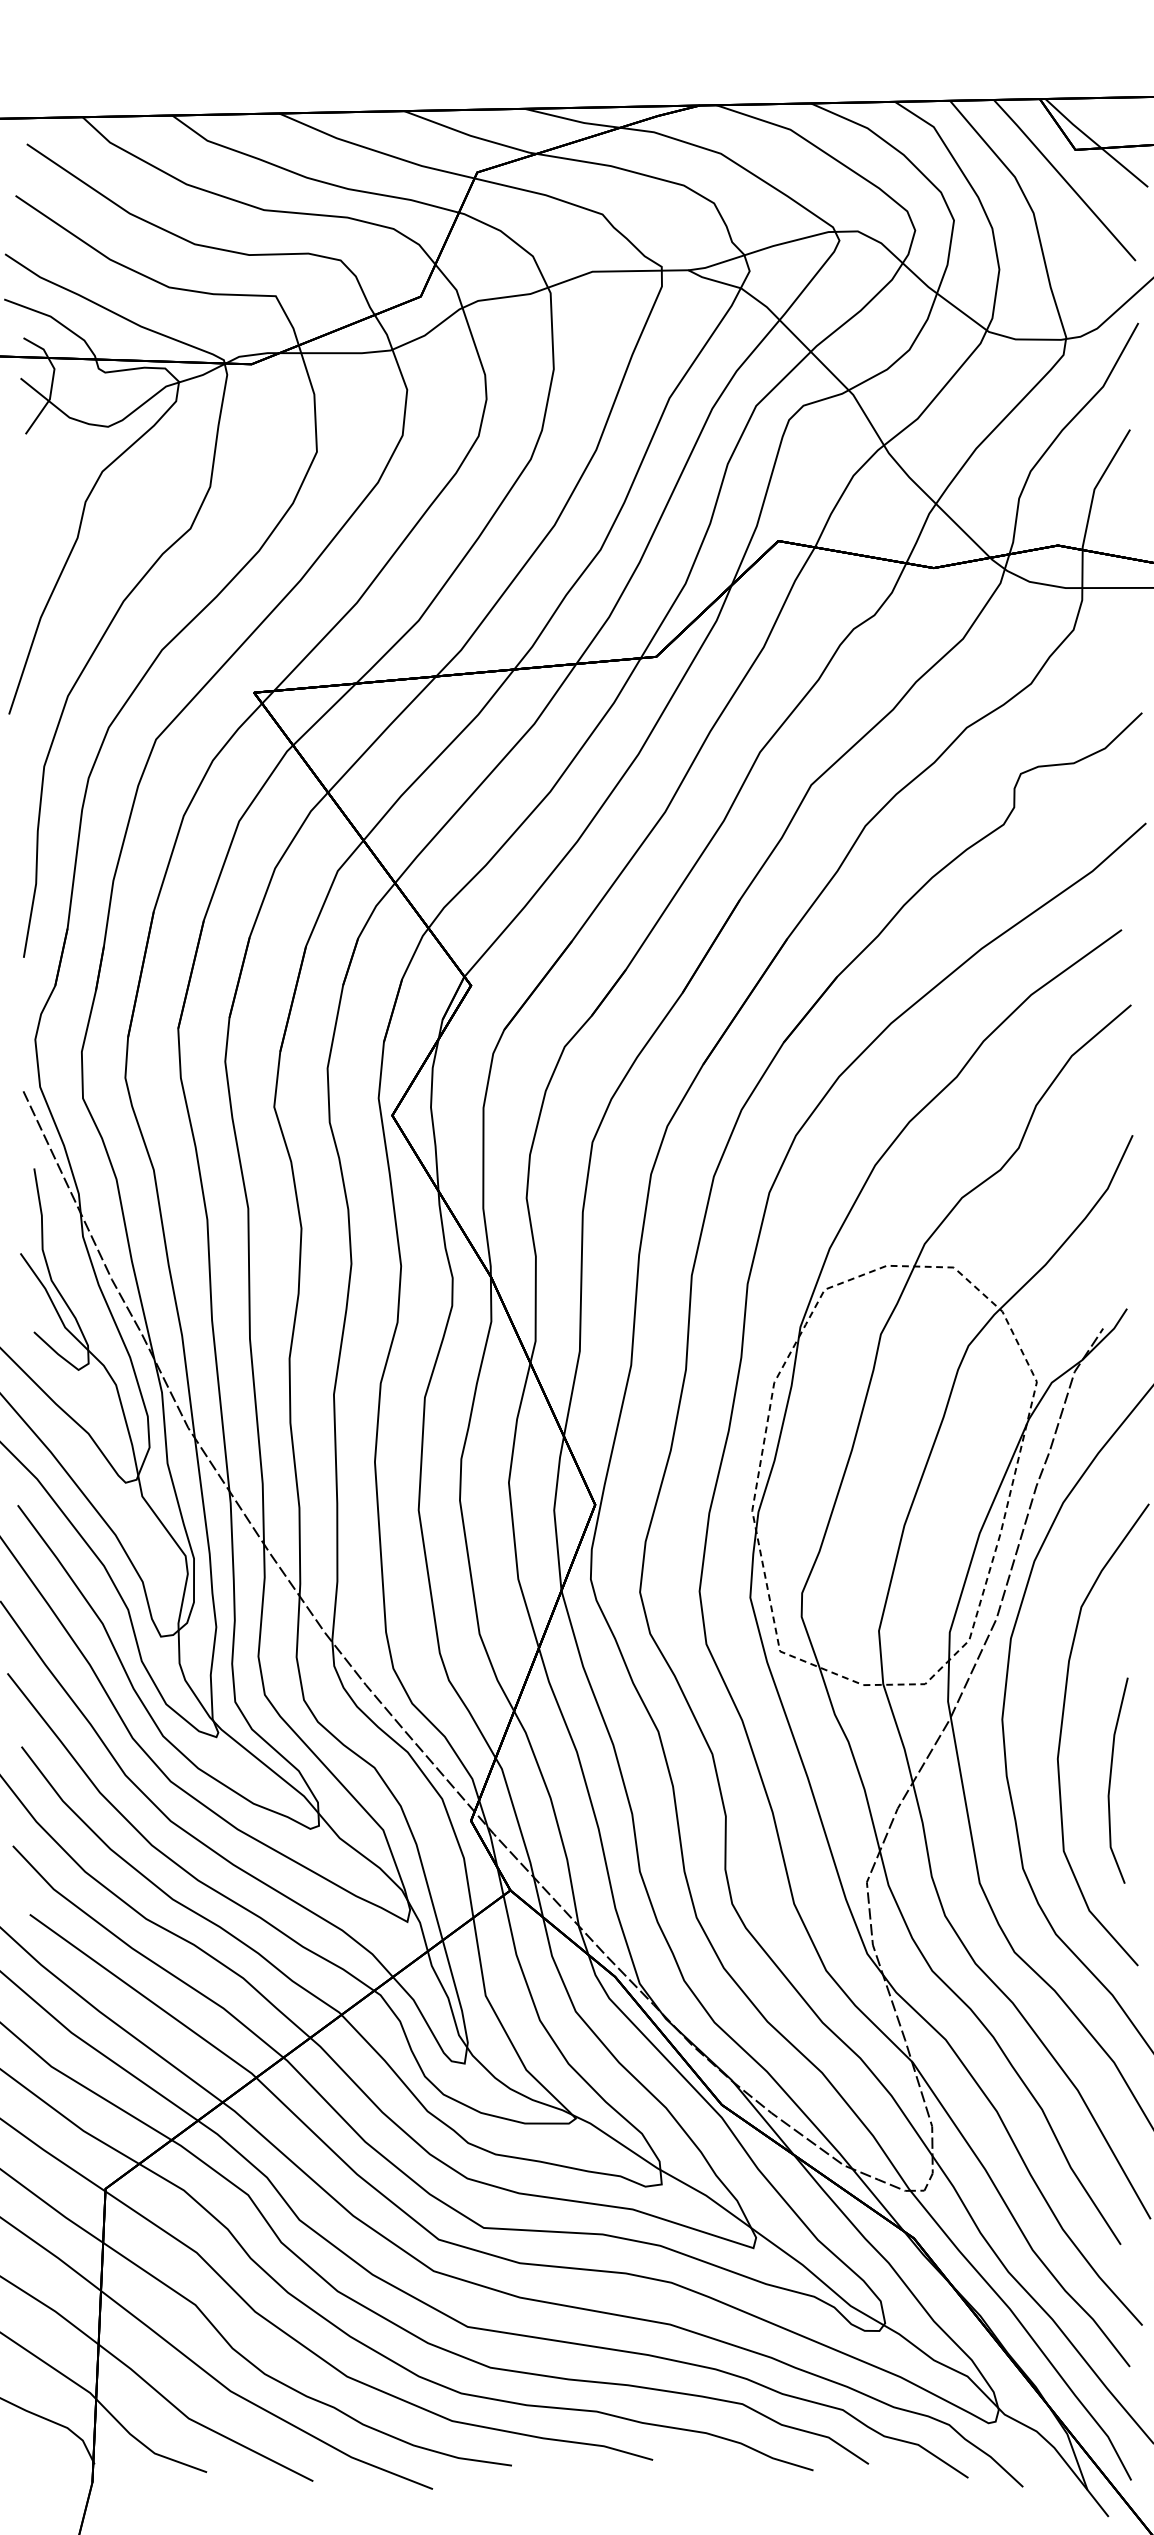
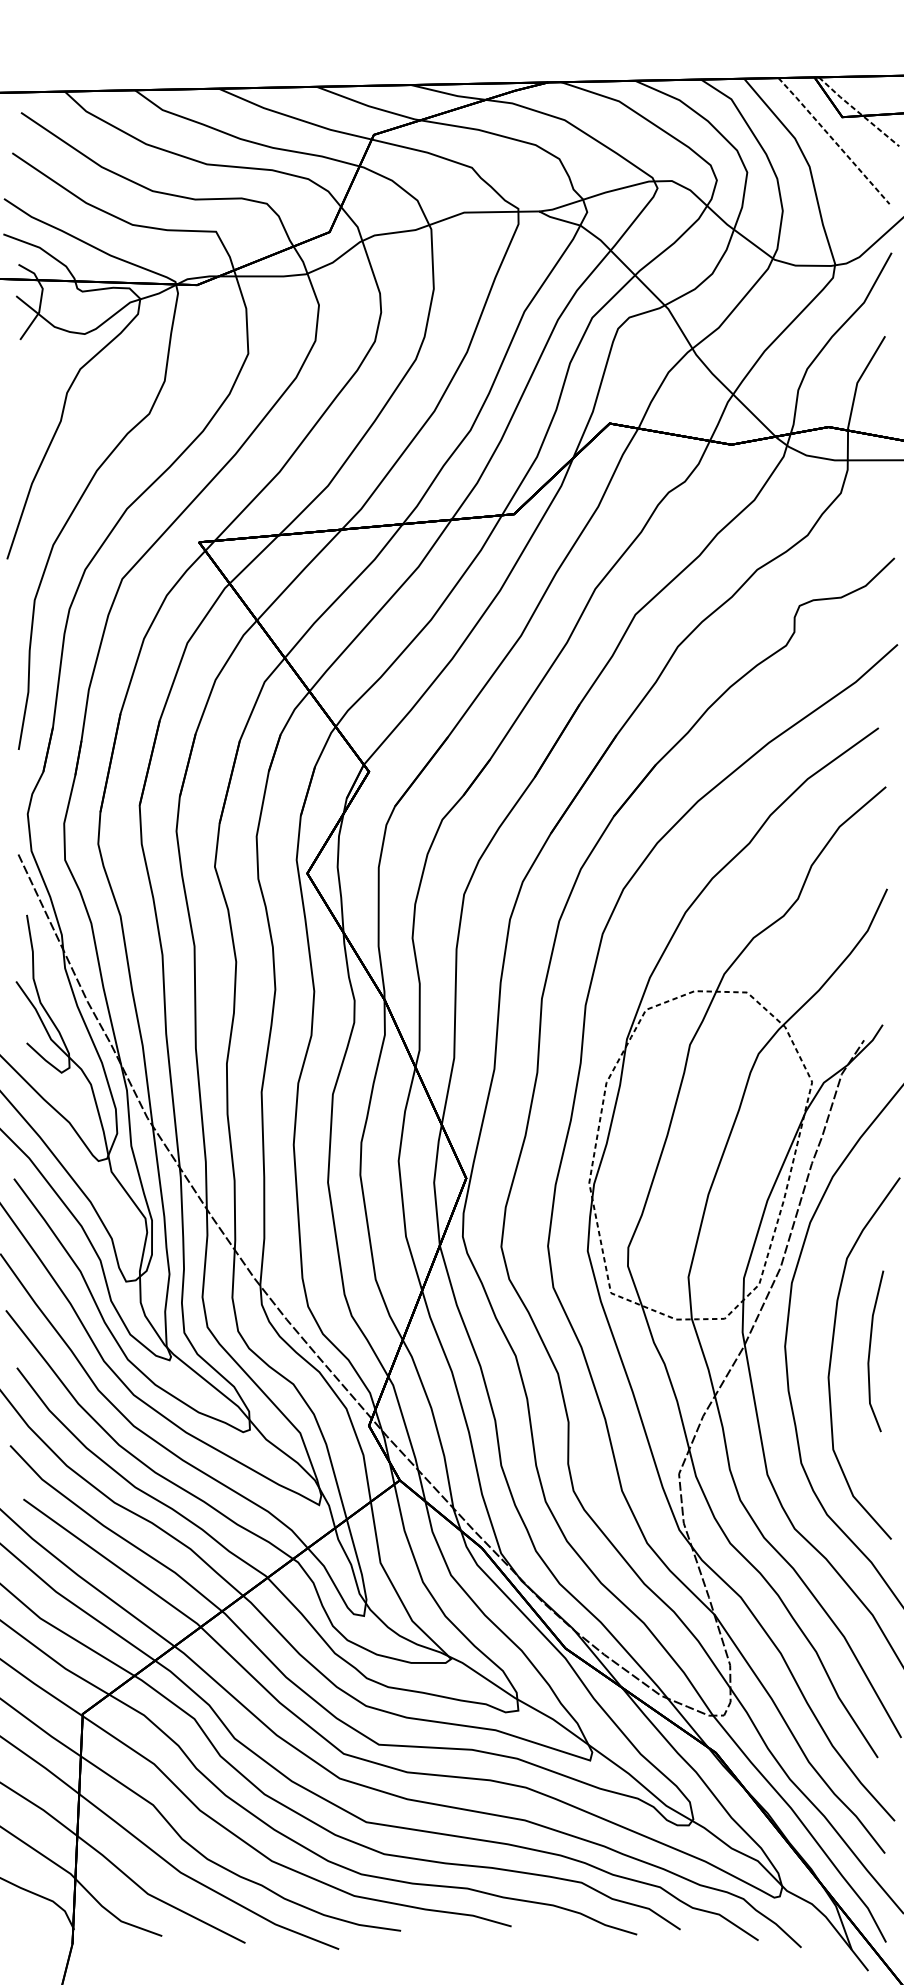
line: (1095, 143) -> (858, 112), solid -> dashed
line: (1065, 180) -> (834, 141), solid -> dashed
line: (1111, 1779) -> (870, 1350), moved

